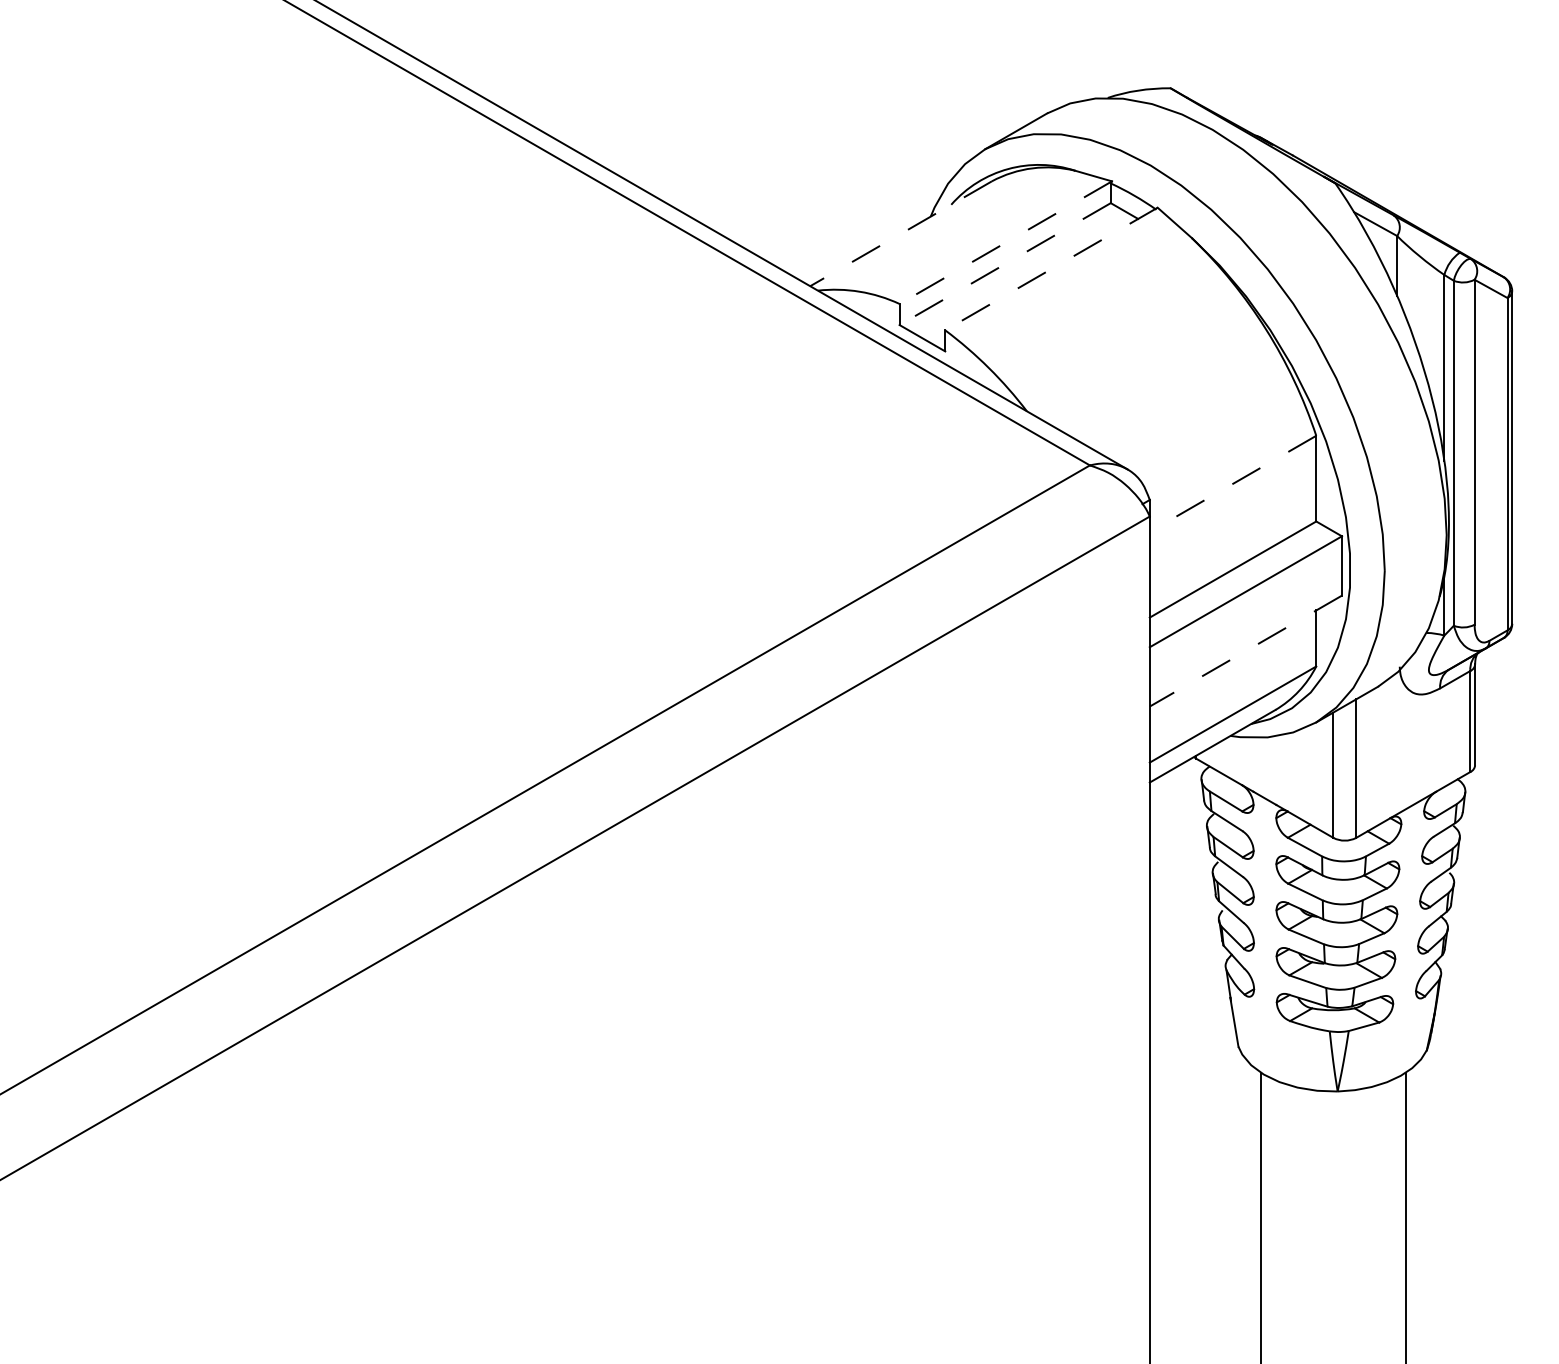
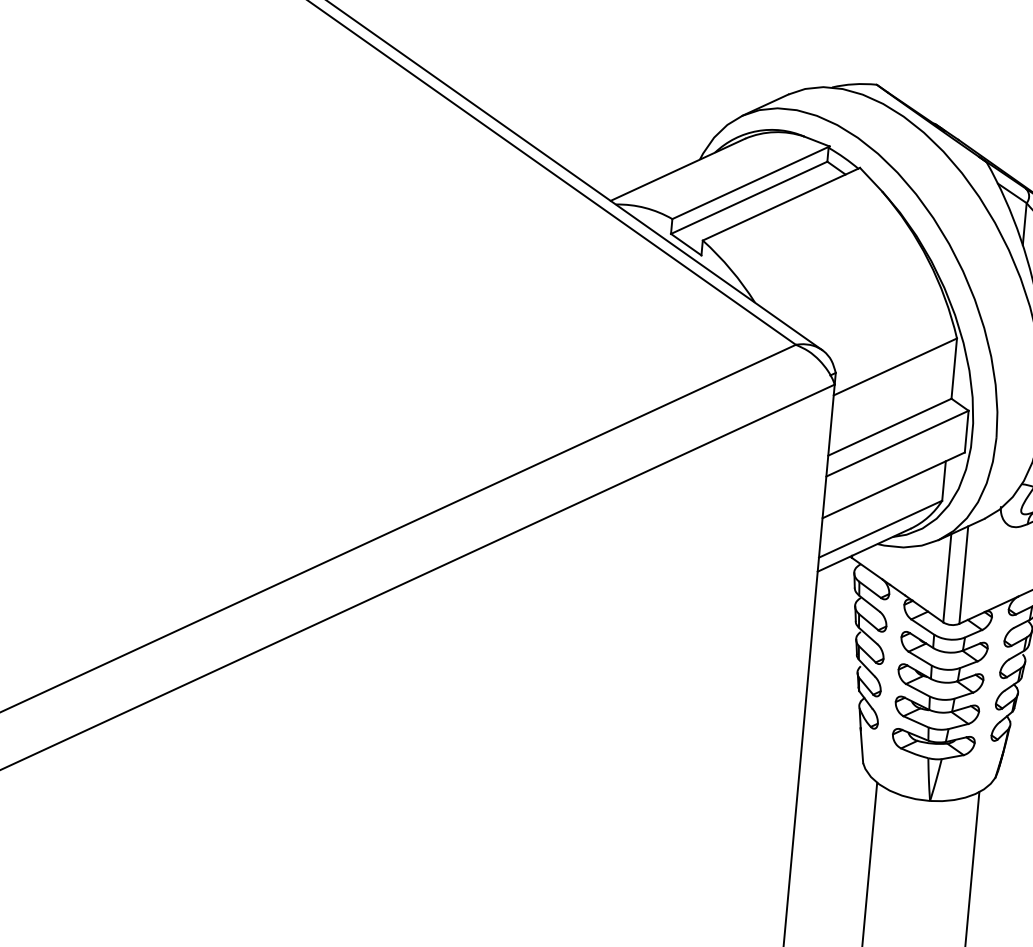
line: (901, 233) -> (678, 169), dashed -> solid
line: (1005, 242) -> (750, 182), dashed -> solid
line: (1005, 264) -> (749, 198), dashed -> solid
line: (1051, 269) -> (781, 204), dashed -> solid
line: (1232, 484) -> (894, 367), dashed -> solid
line: (1245, 651) -> (893, 485), dashed -> solid

